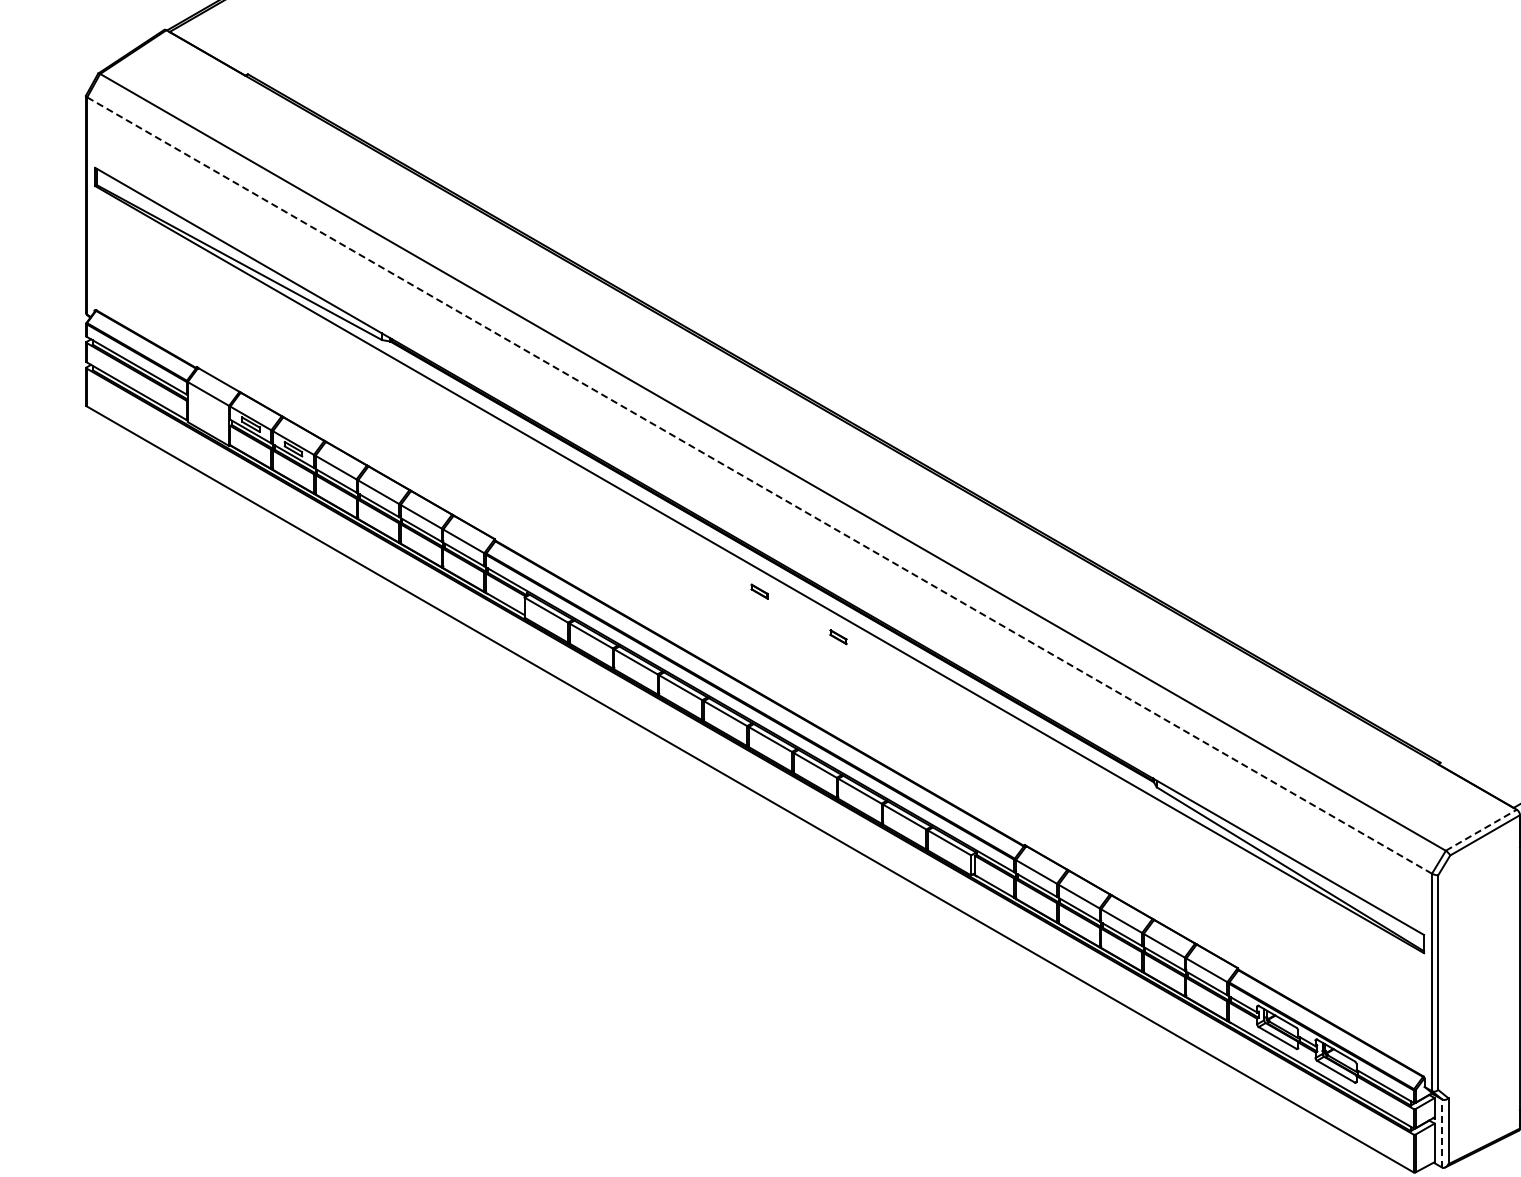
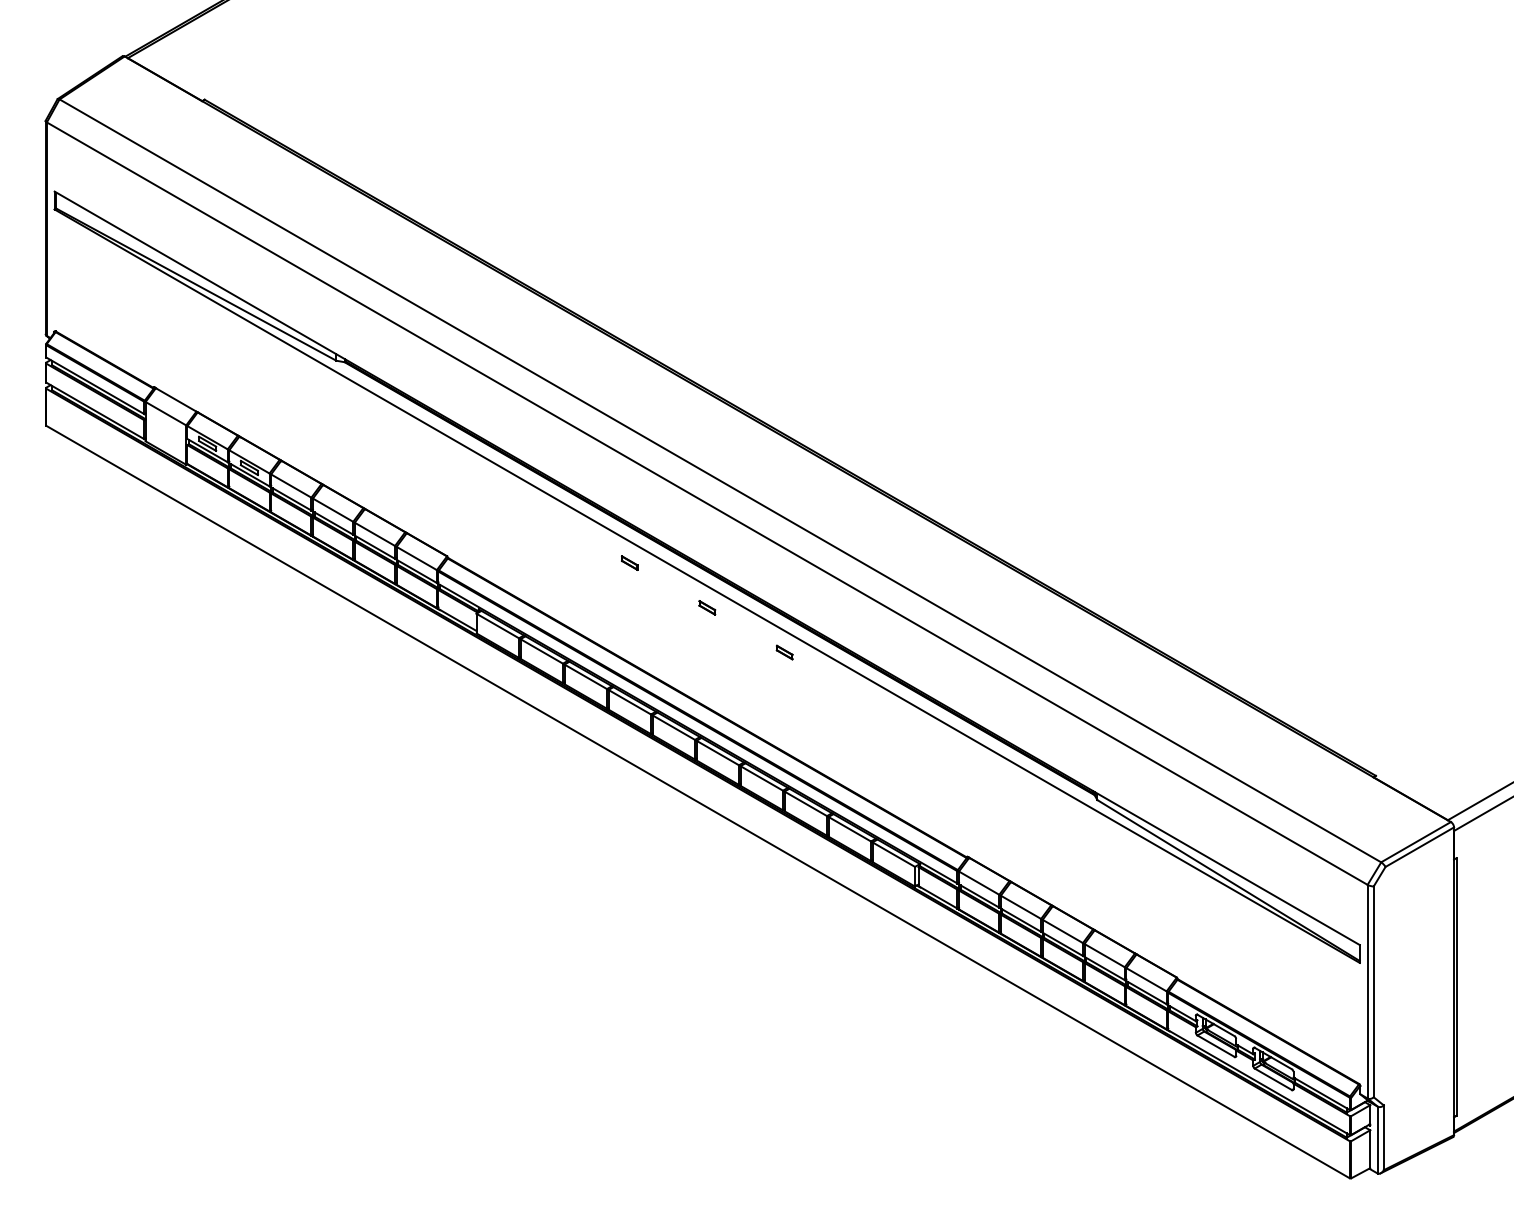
line: (759, 485) -> (707, 503), dashed -> solid
part: (680, 545) -> (629, 562), added
line: (1481, 829) -> (1416, 841), dashed -> solid
line: (1442, 1132) -> (1377, 1139), dashed -> solid

